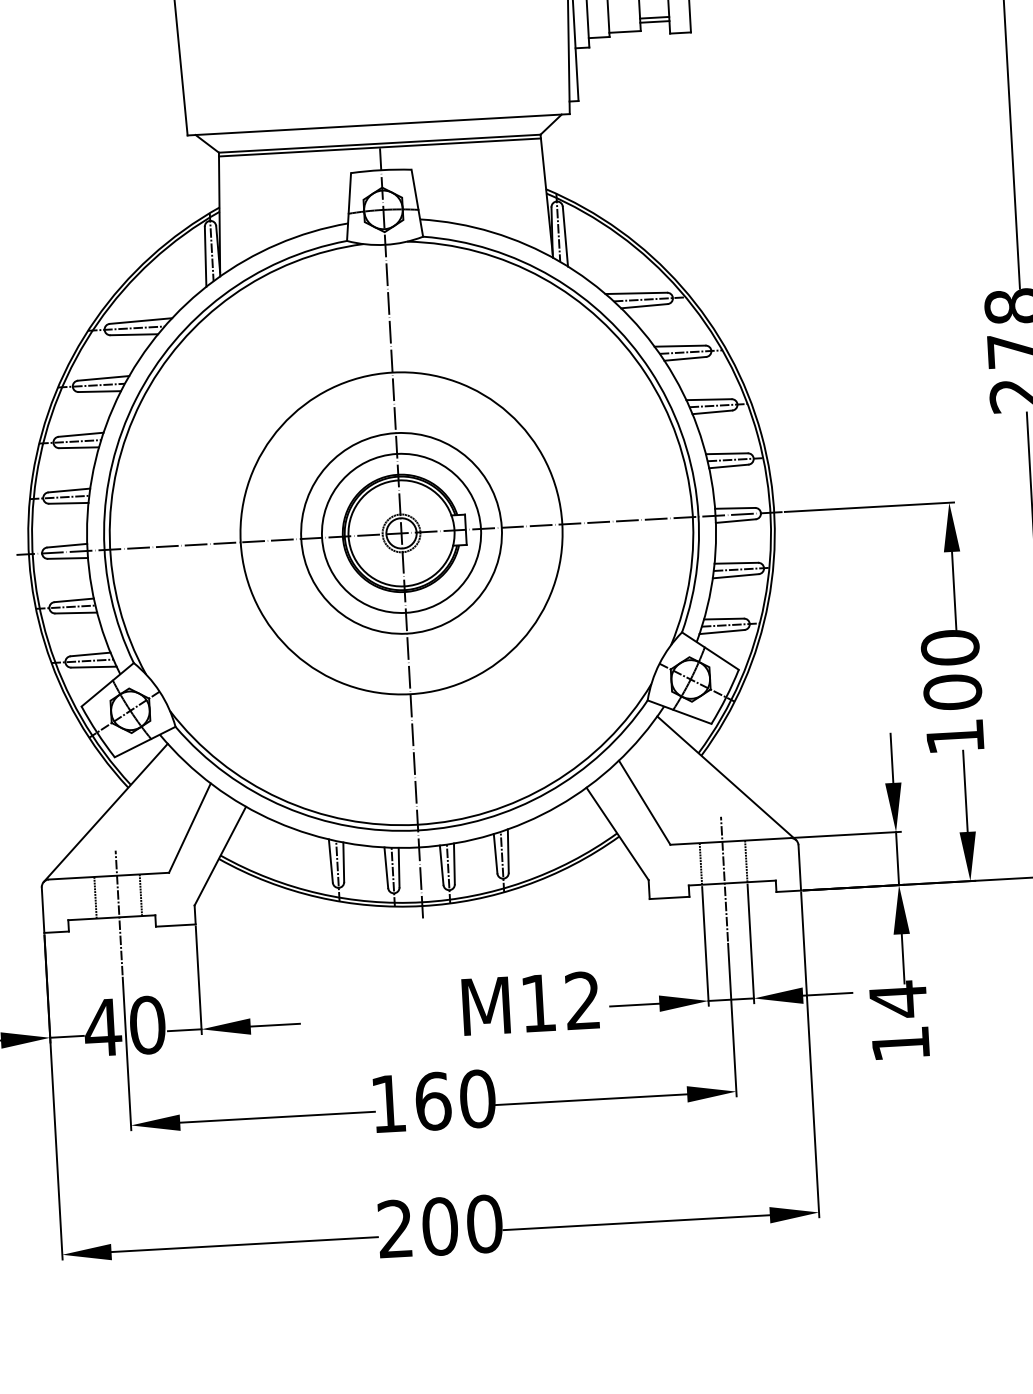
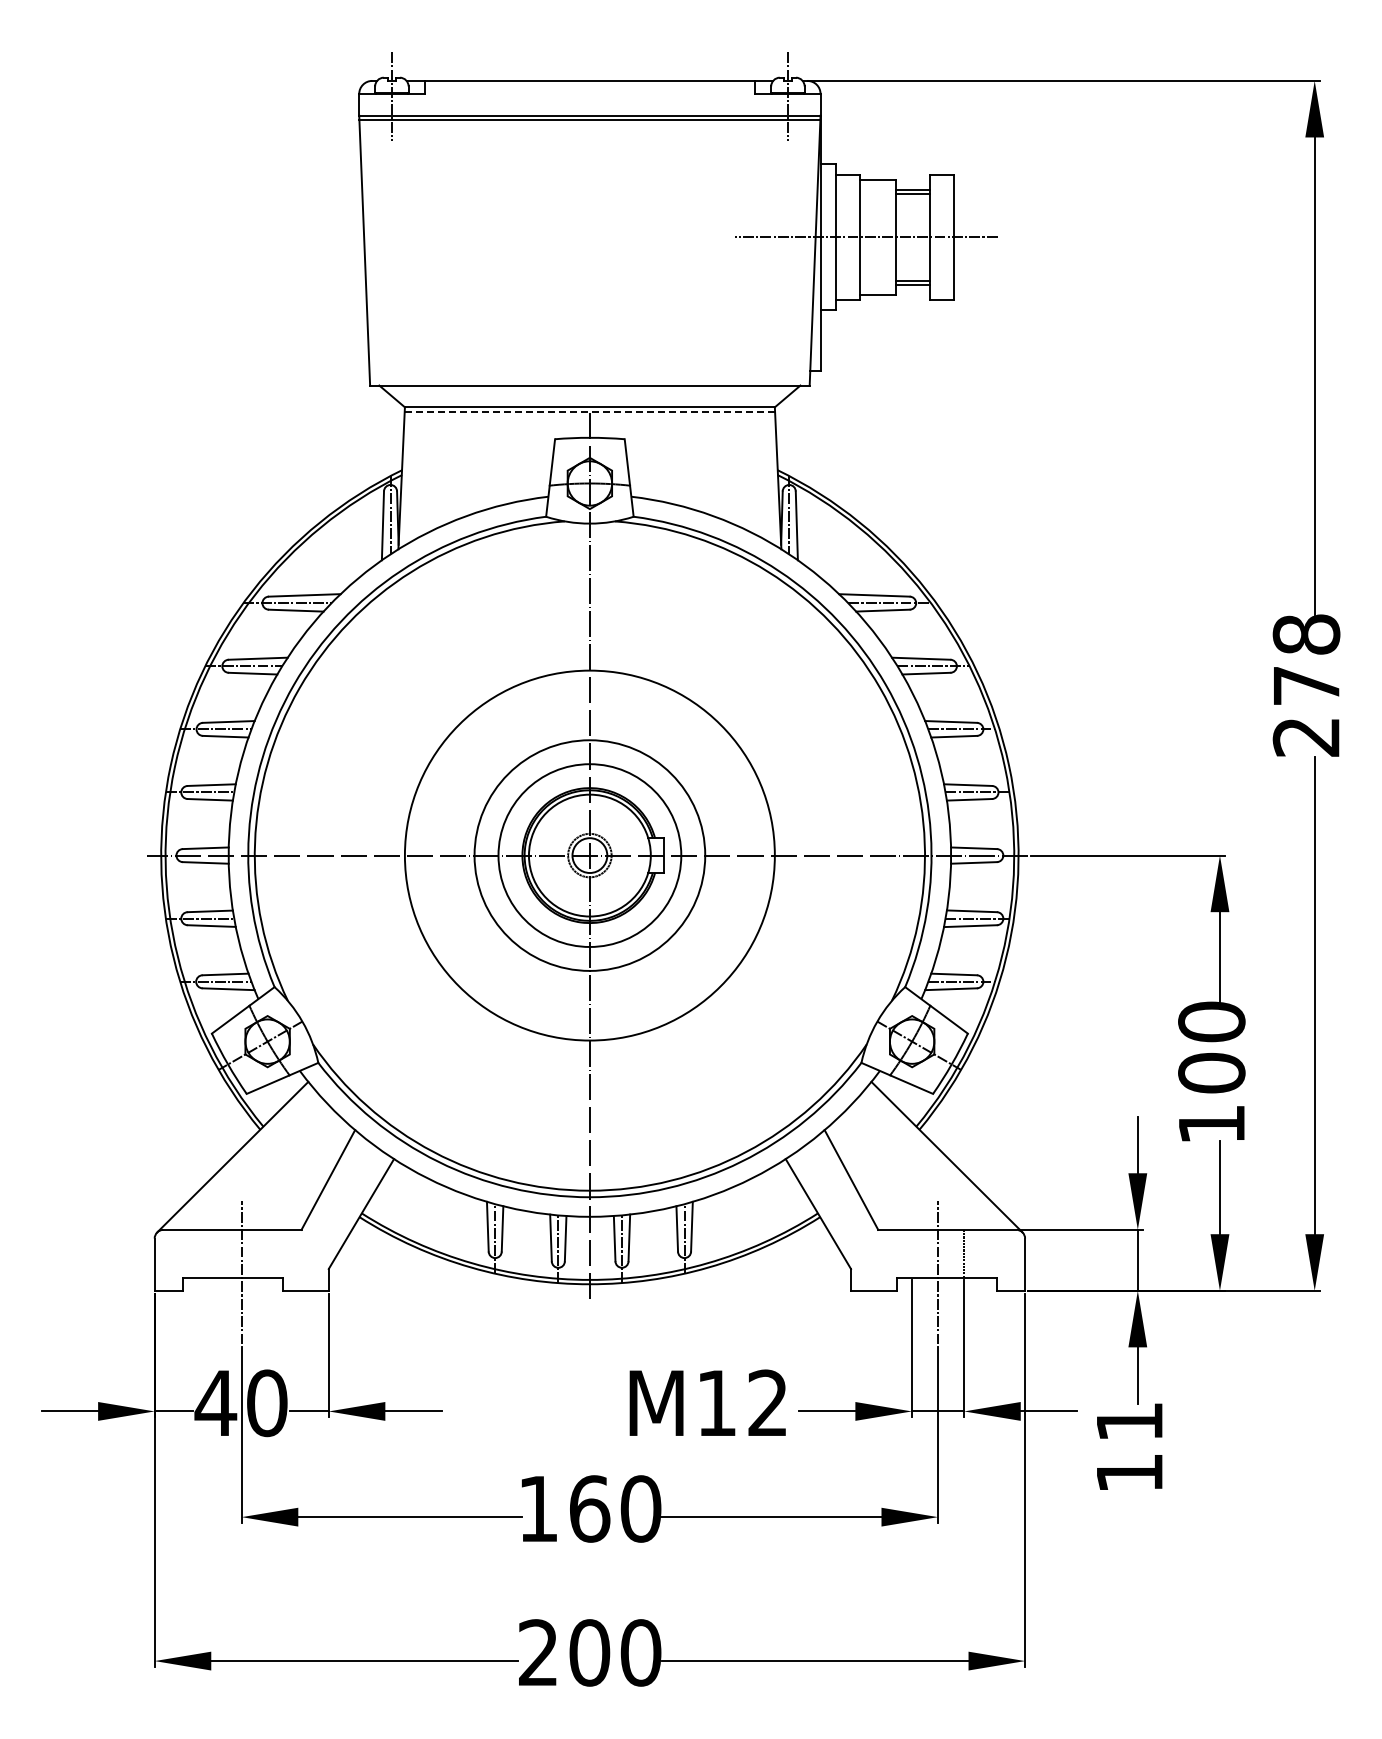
line: (380, 147) -> (590, 411), solid -> dashed
line: (700, 863) -> (911, 1253), removed
line: (140, 894) -> (267, 1253), removed
line: (95, 897) -> (215, 1253), removed
text: (898, 999) -> (1129, 1421), 14 -> 11

